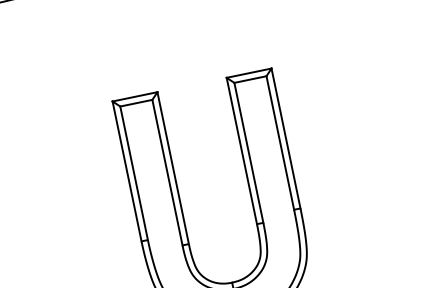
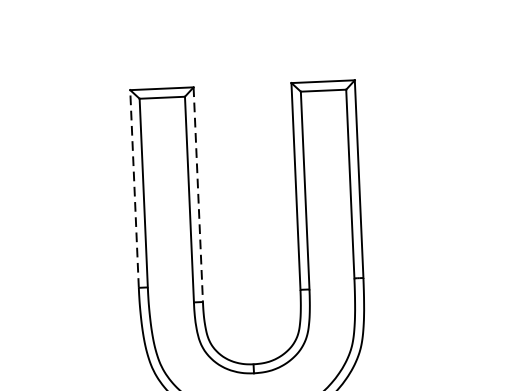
line: (173, 168) -> (198, 195), solid -> dashed
line: (126, 170) -> (133, 187), solid -> dashed

